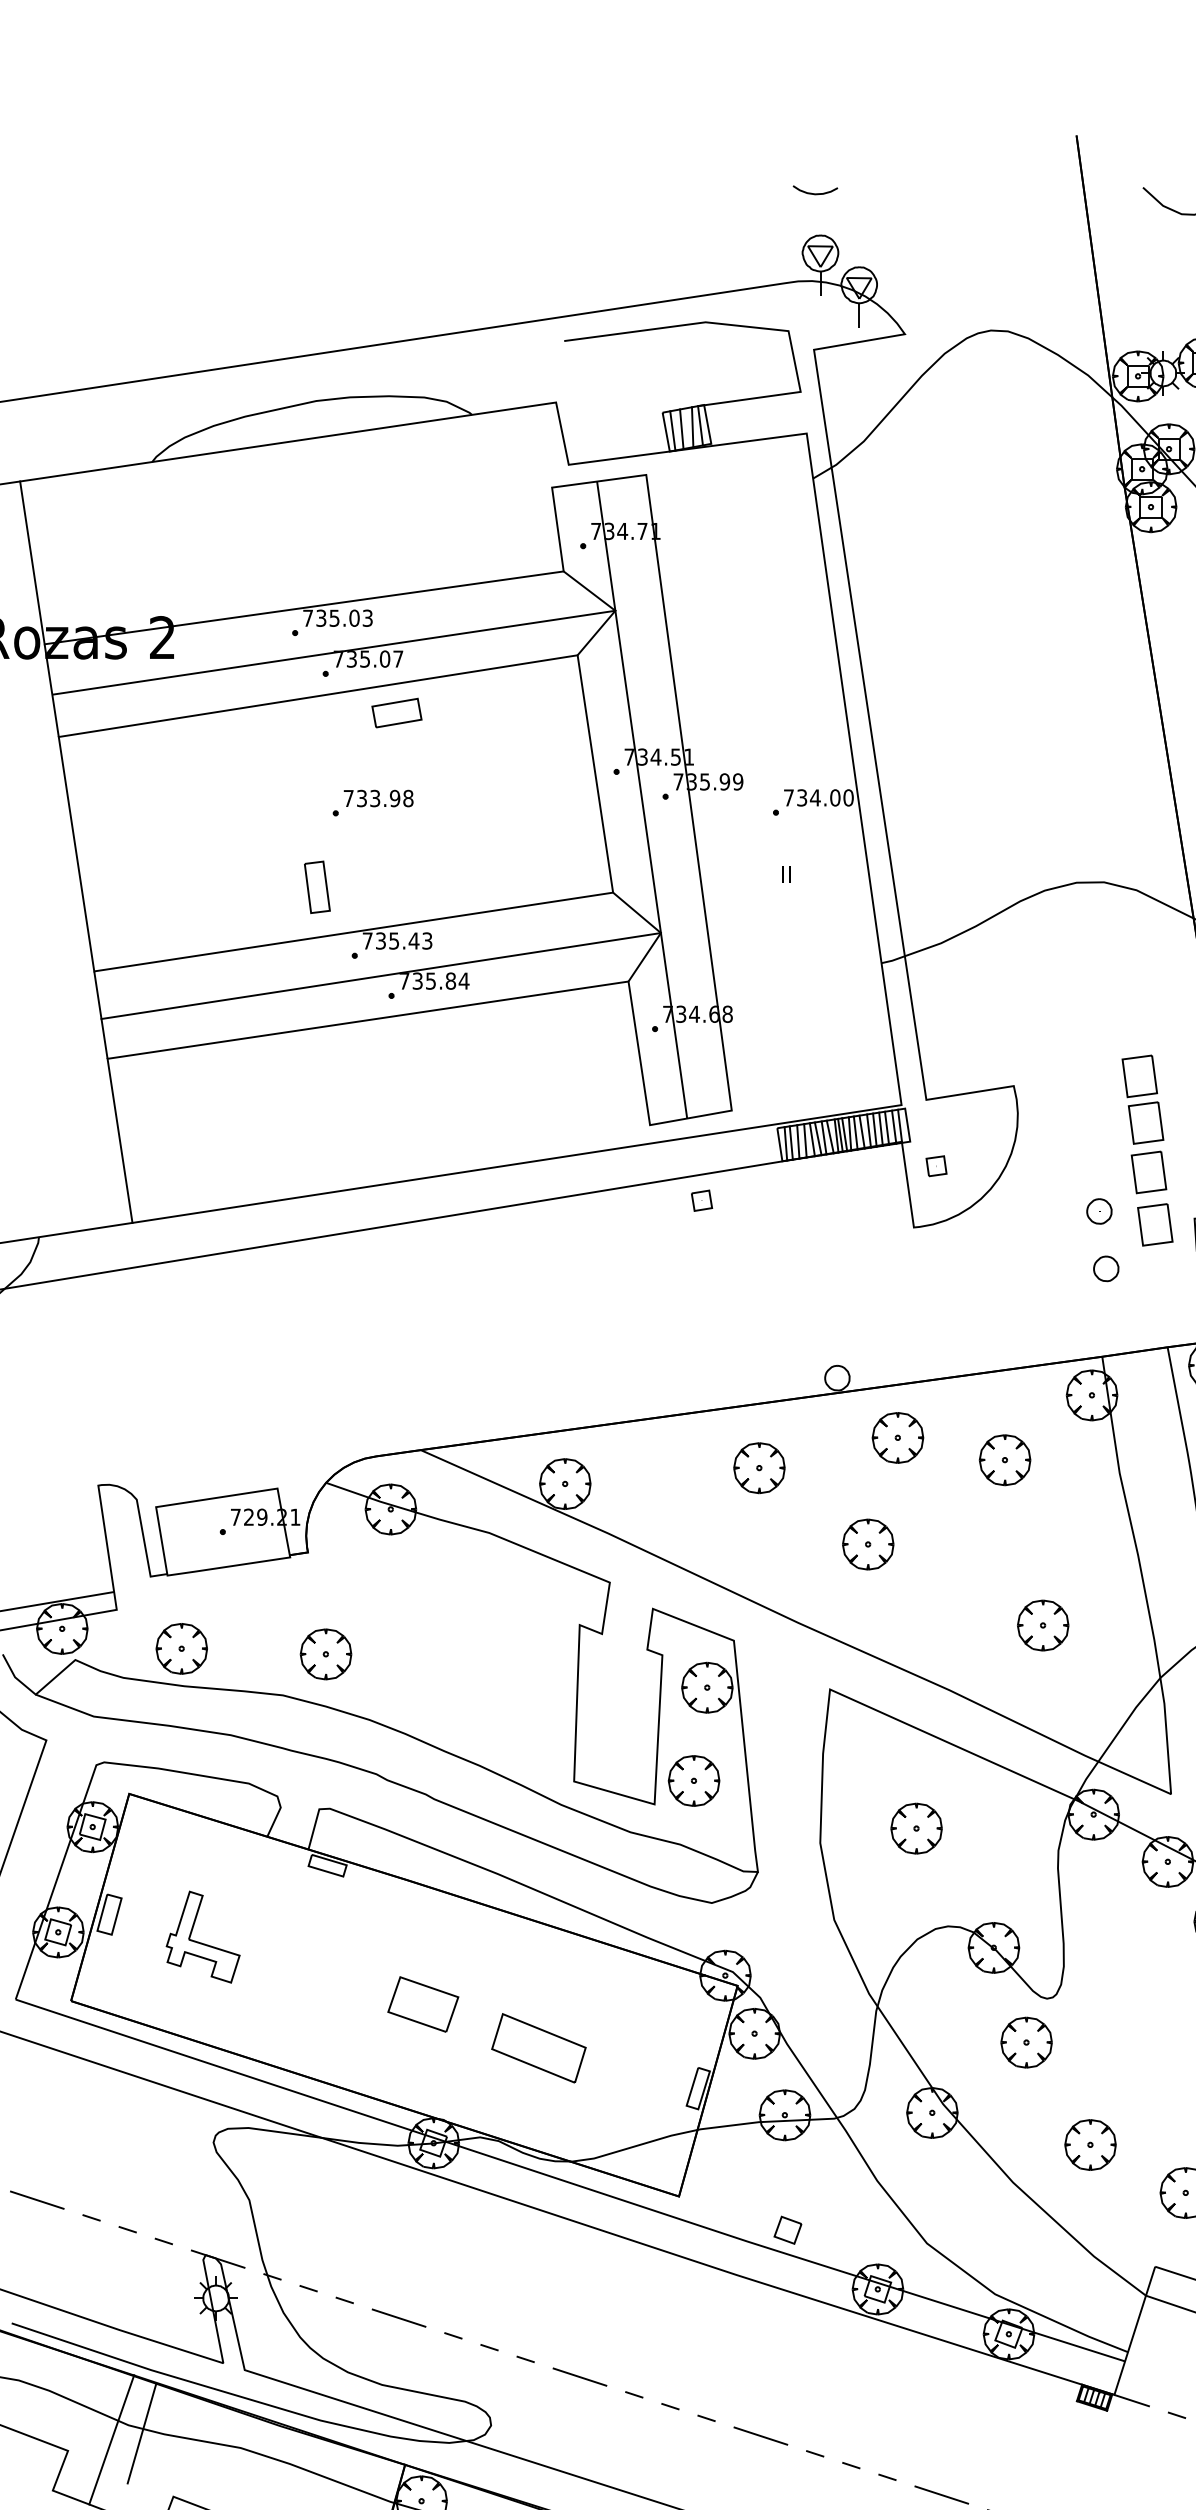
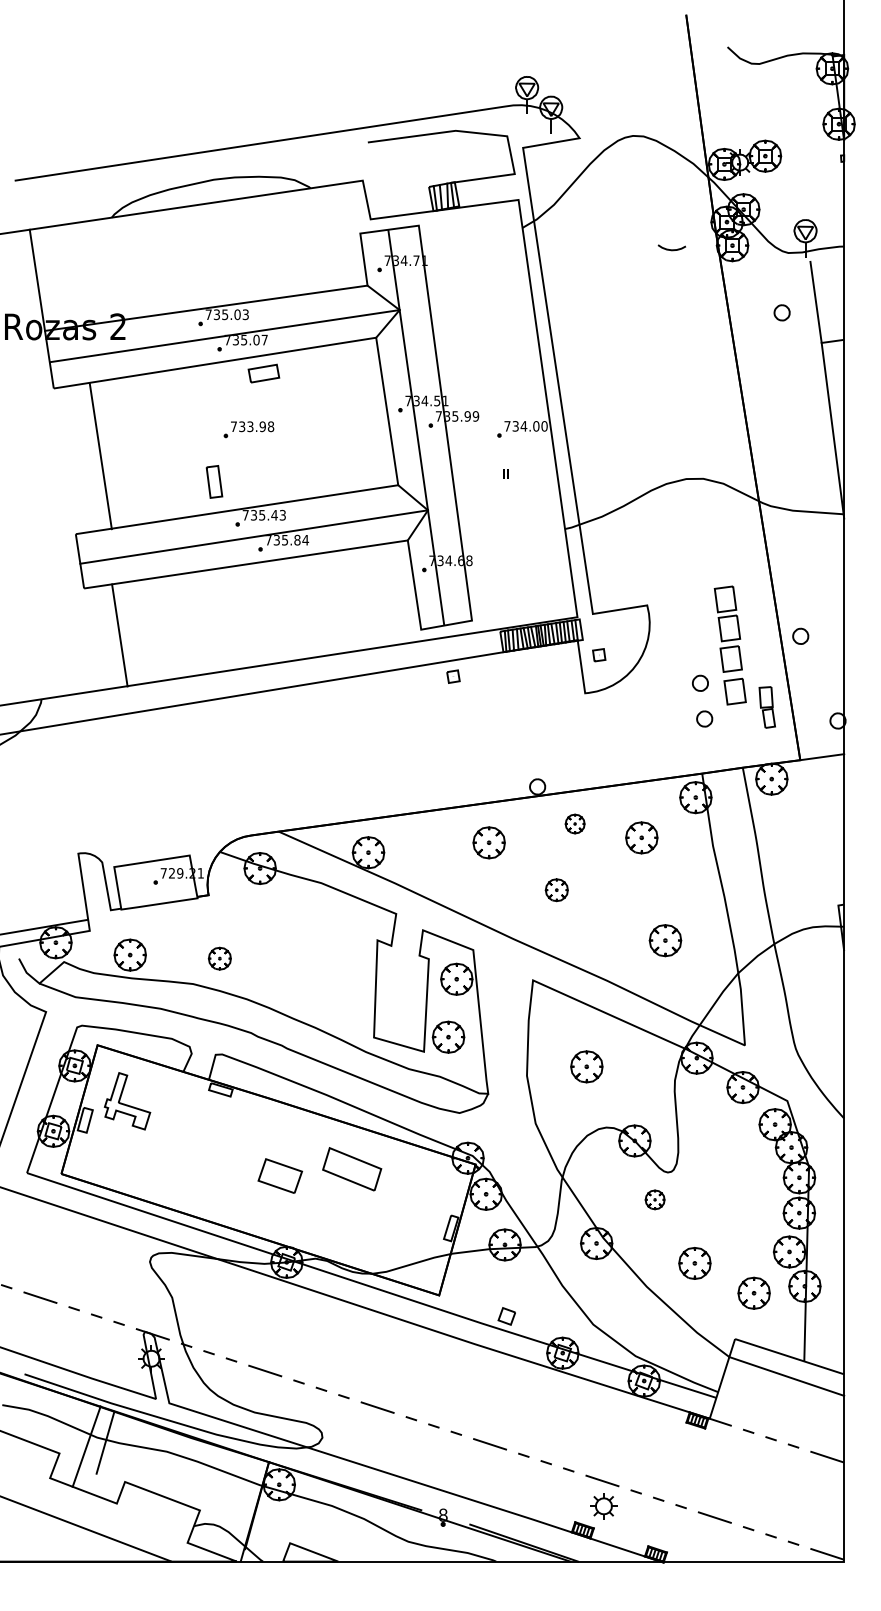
curve: (814, 193) -> (671, 249), moved
line: (76, 854) -> (100, 456), moved
line: (119, 1140) -> (119, 635), moved
part: (896, 1437) -> (574, 823), size x0.6
part: (867, 1543) -> (556, 889), size x0.7
part: (325, 1654) -> (219, 958), size x0.7
part: (203, 1937) -> (127, 1101), moved
part: (1025, 2042) -> (654, 1199), size x0.6
part: (539, 2048) -> (352, 1169), moved

